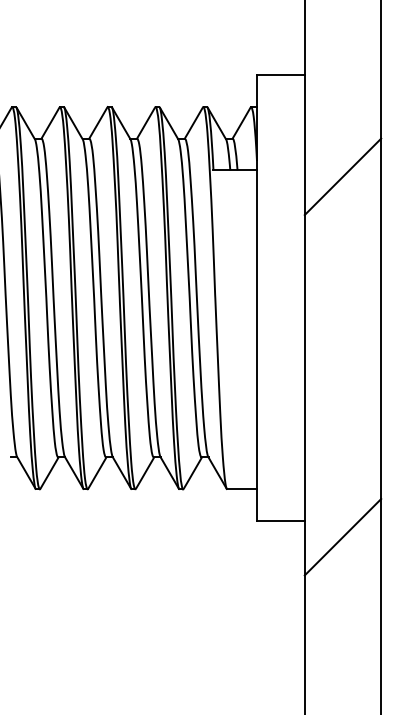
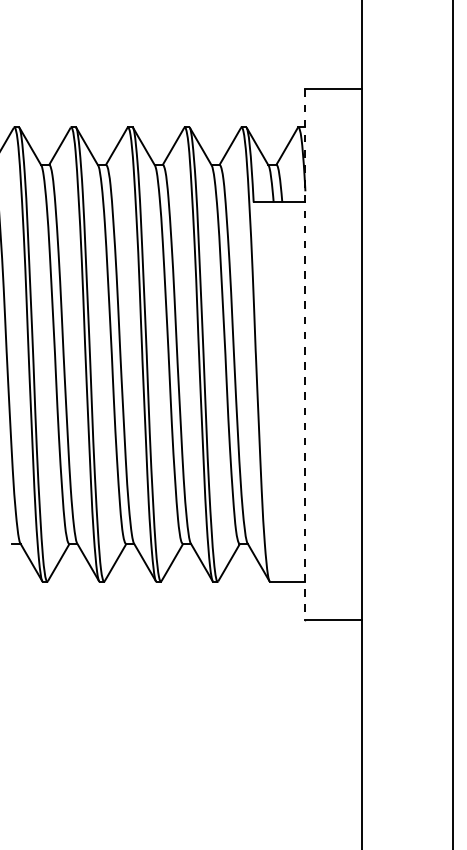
line: (342, 176) -> (407, 209), removed
line: (257, 299) -> (305, 355), solid -> dashed
line: (342, 537) -> (407, 638), removed

